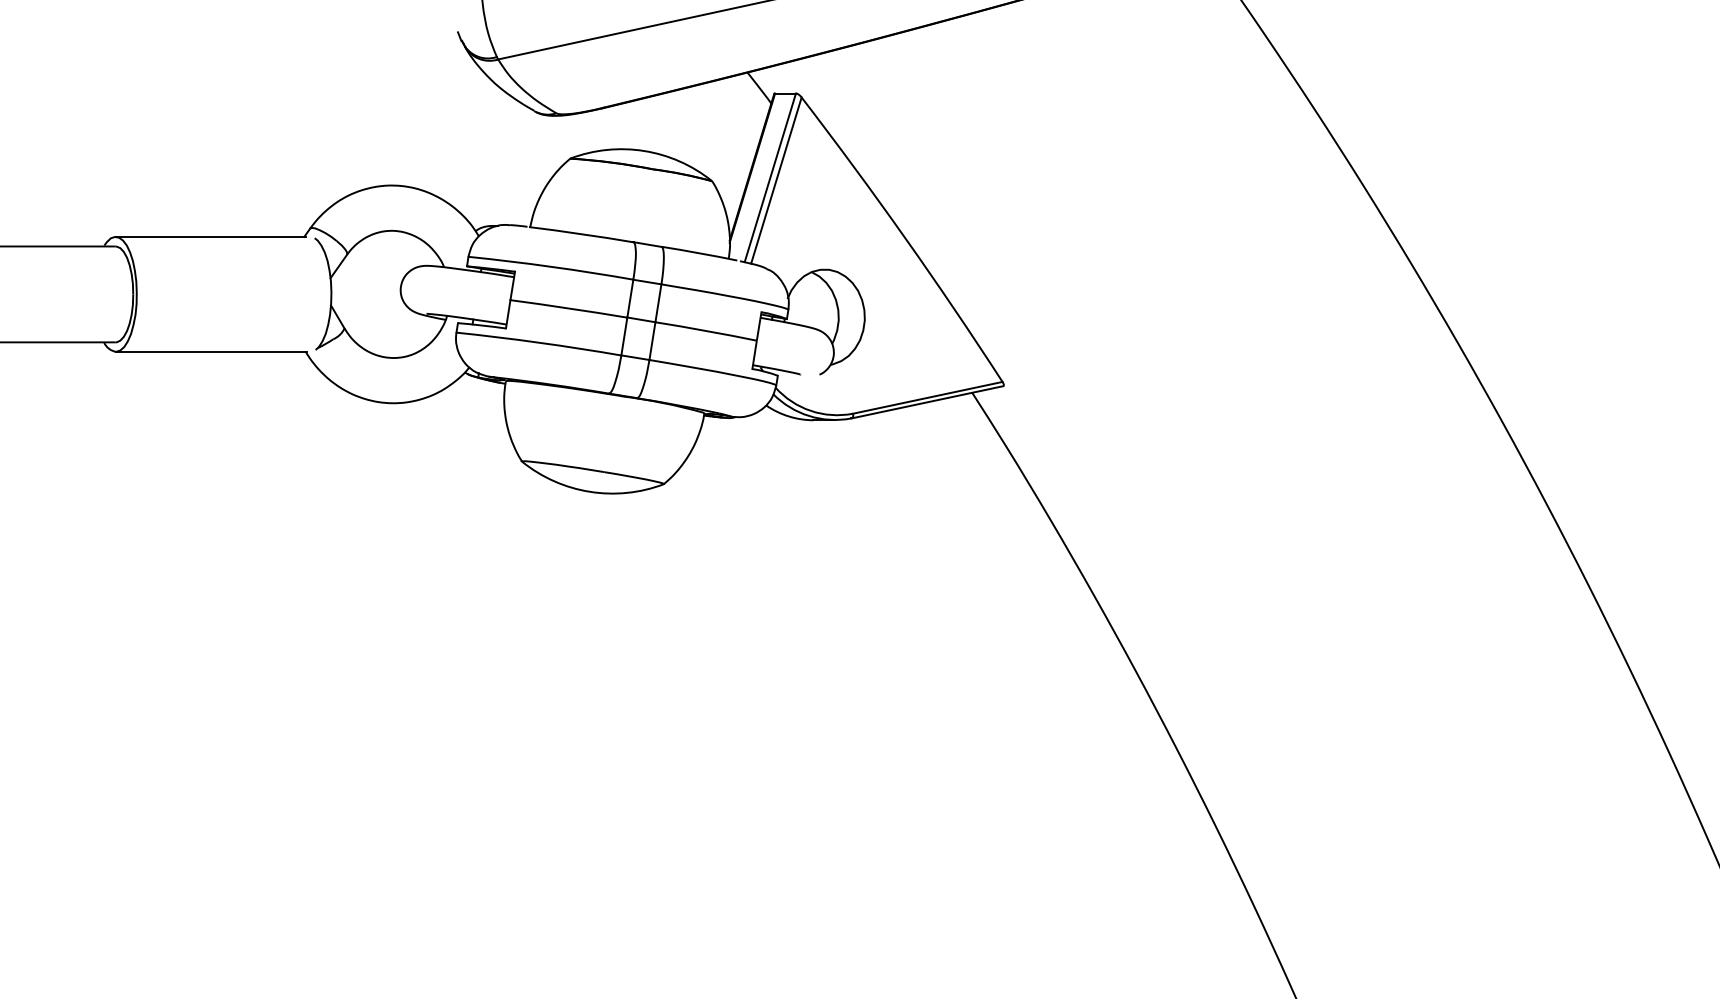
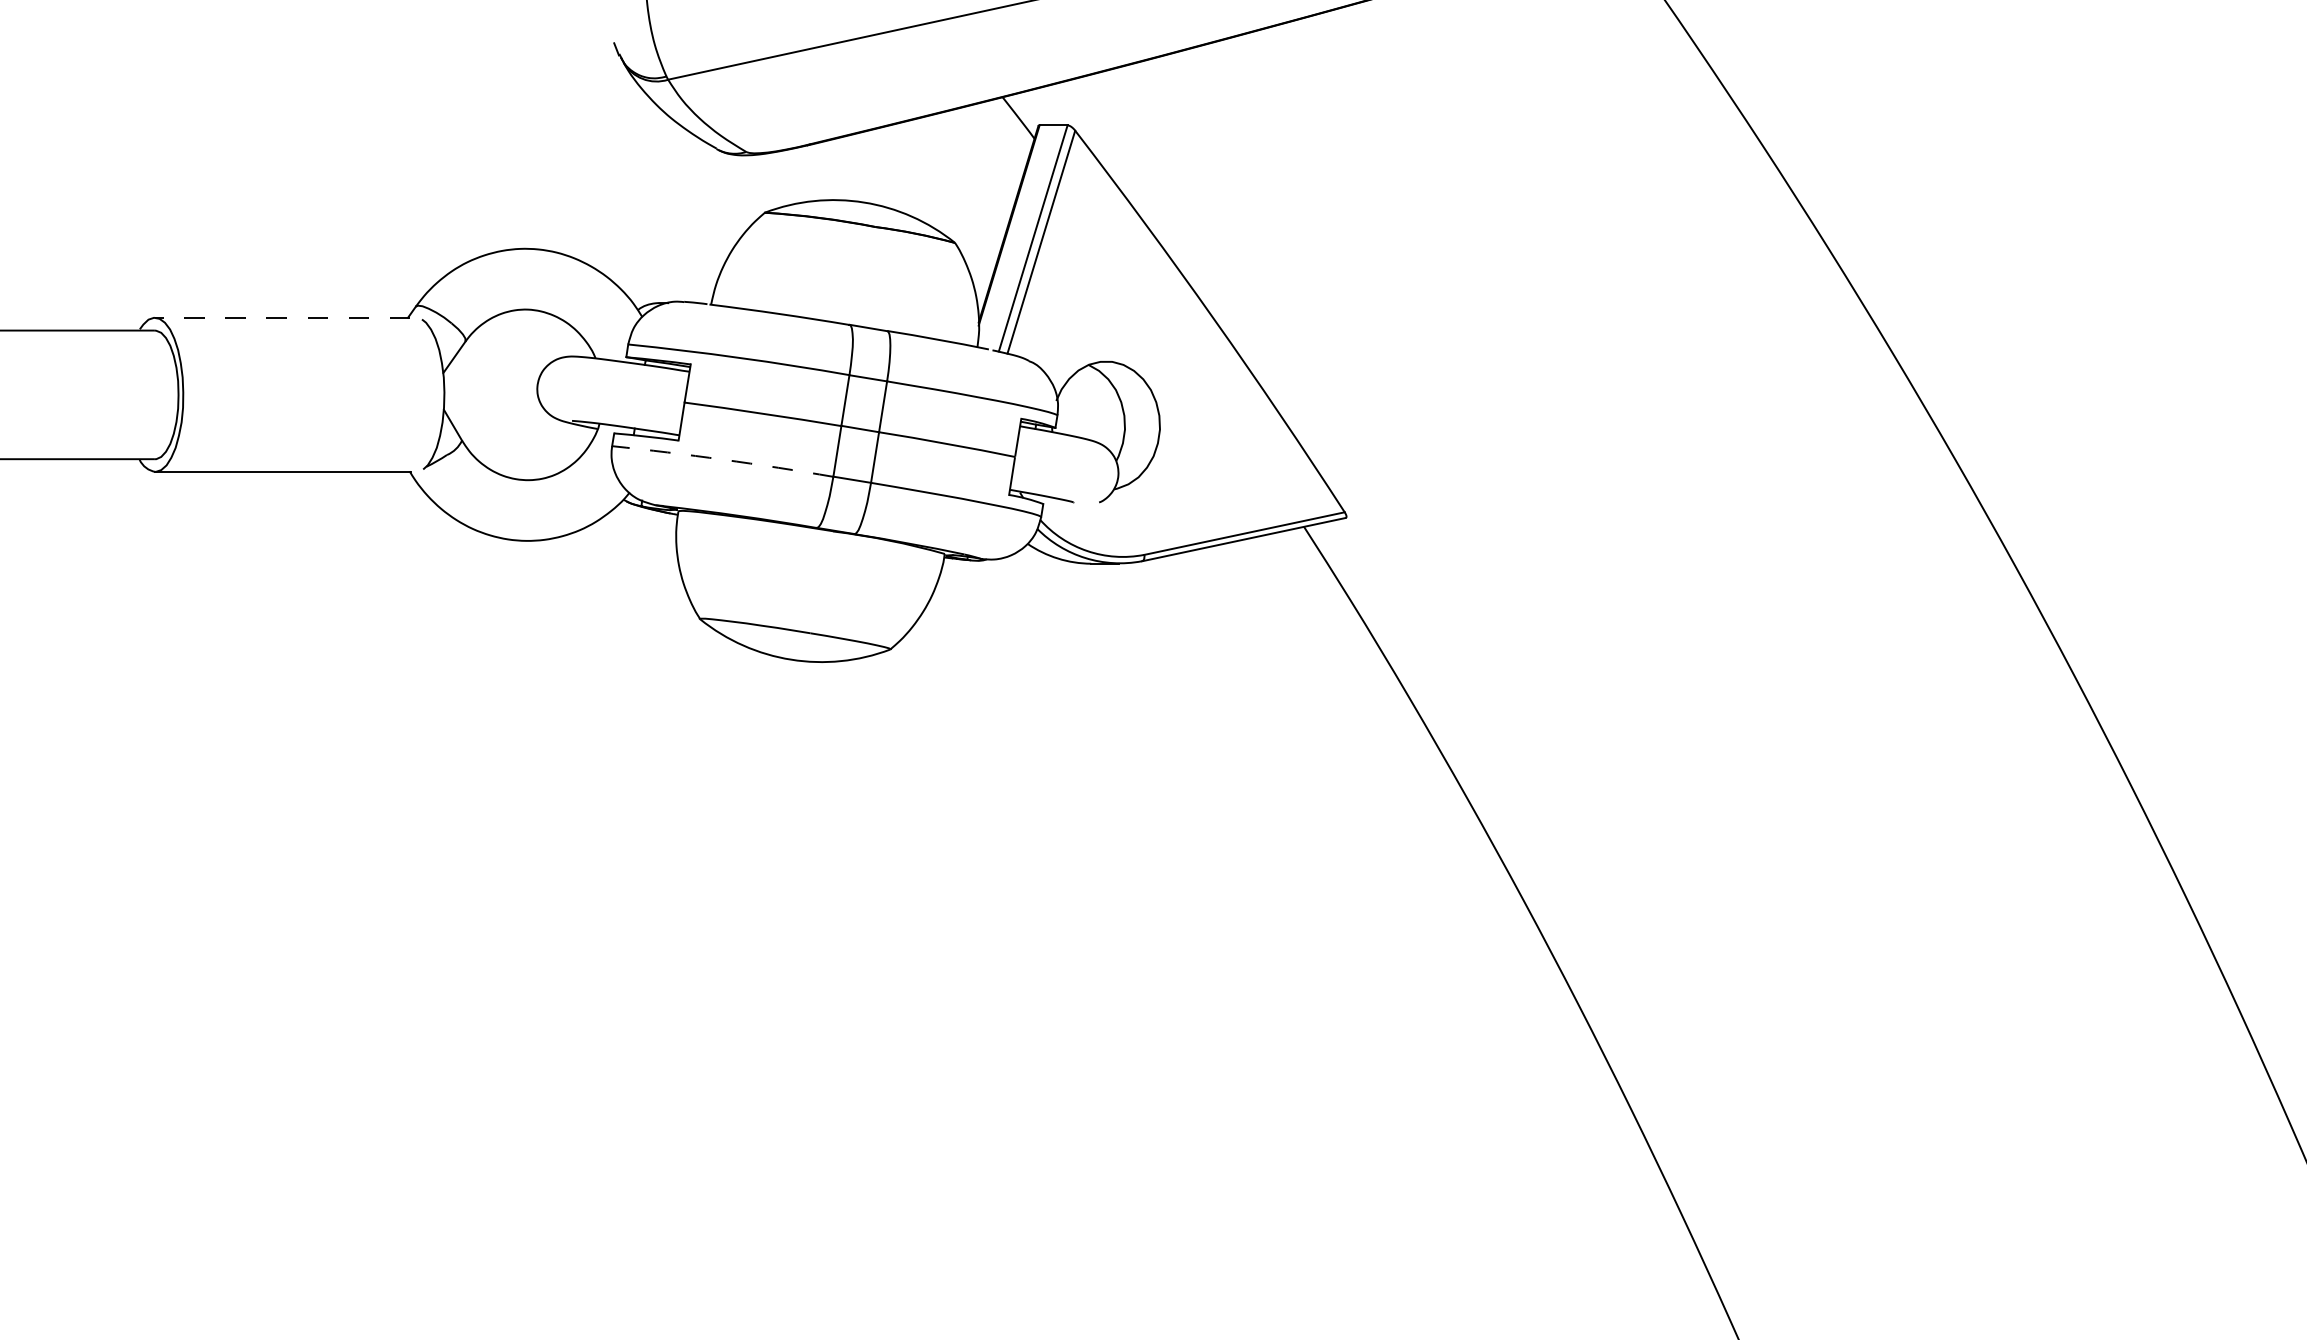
line: (210, 236) -> (282, 317), solid -> dashed
arc: (539, 342) -> (723, 459), solid -> dashed

